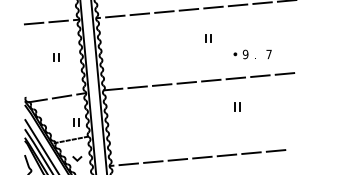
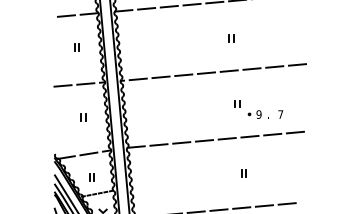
part: (208, 38) -> (237, 103), moved
part: (236, 107) -> (243, 173), moved
part: (75, 122) -> (91, 177), moved

